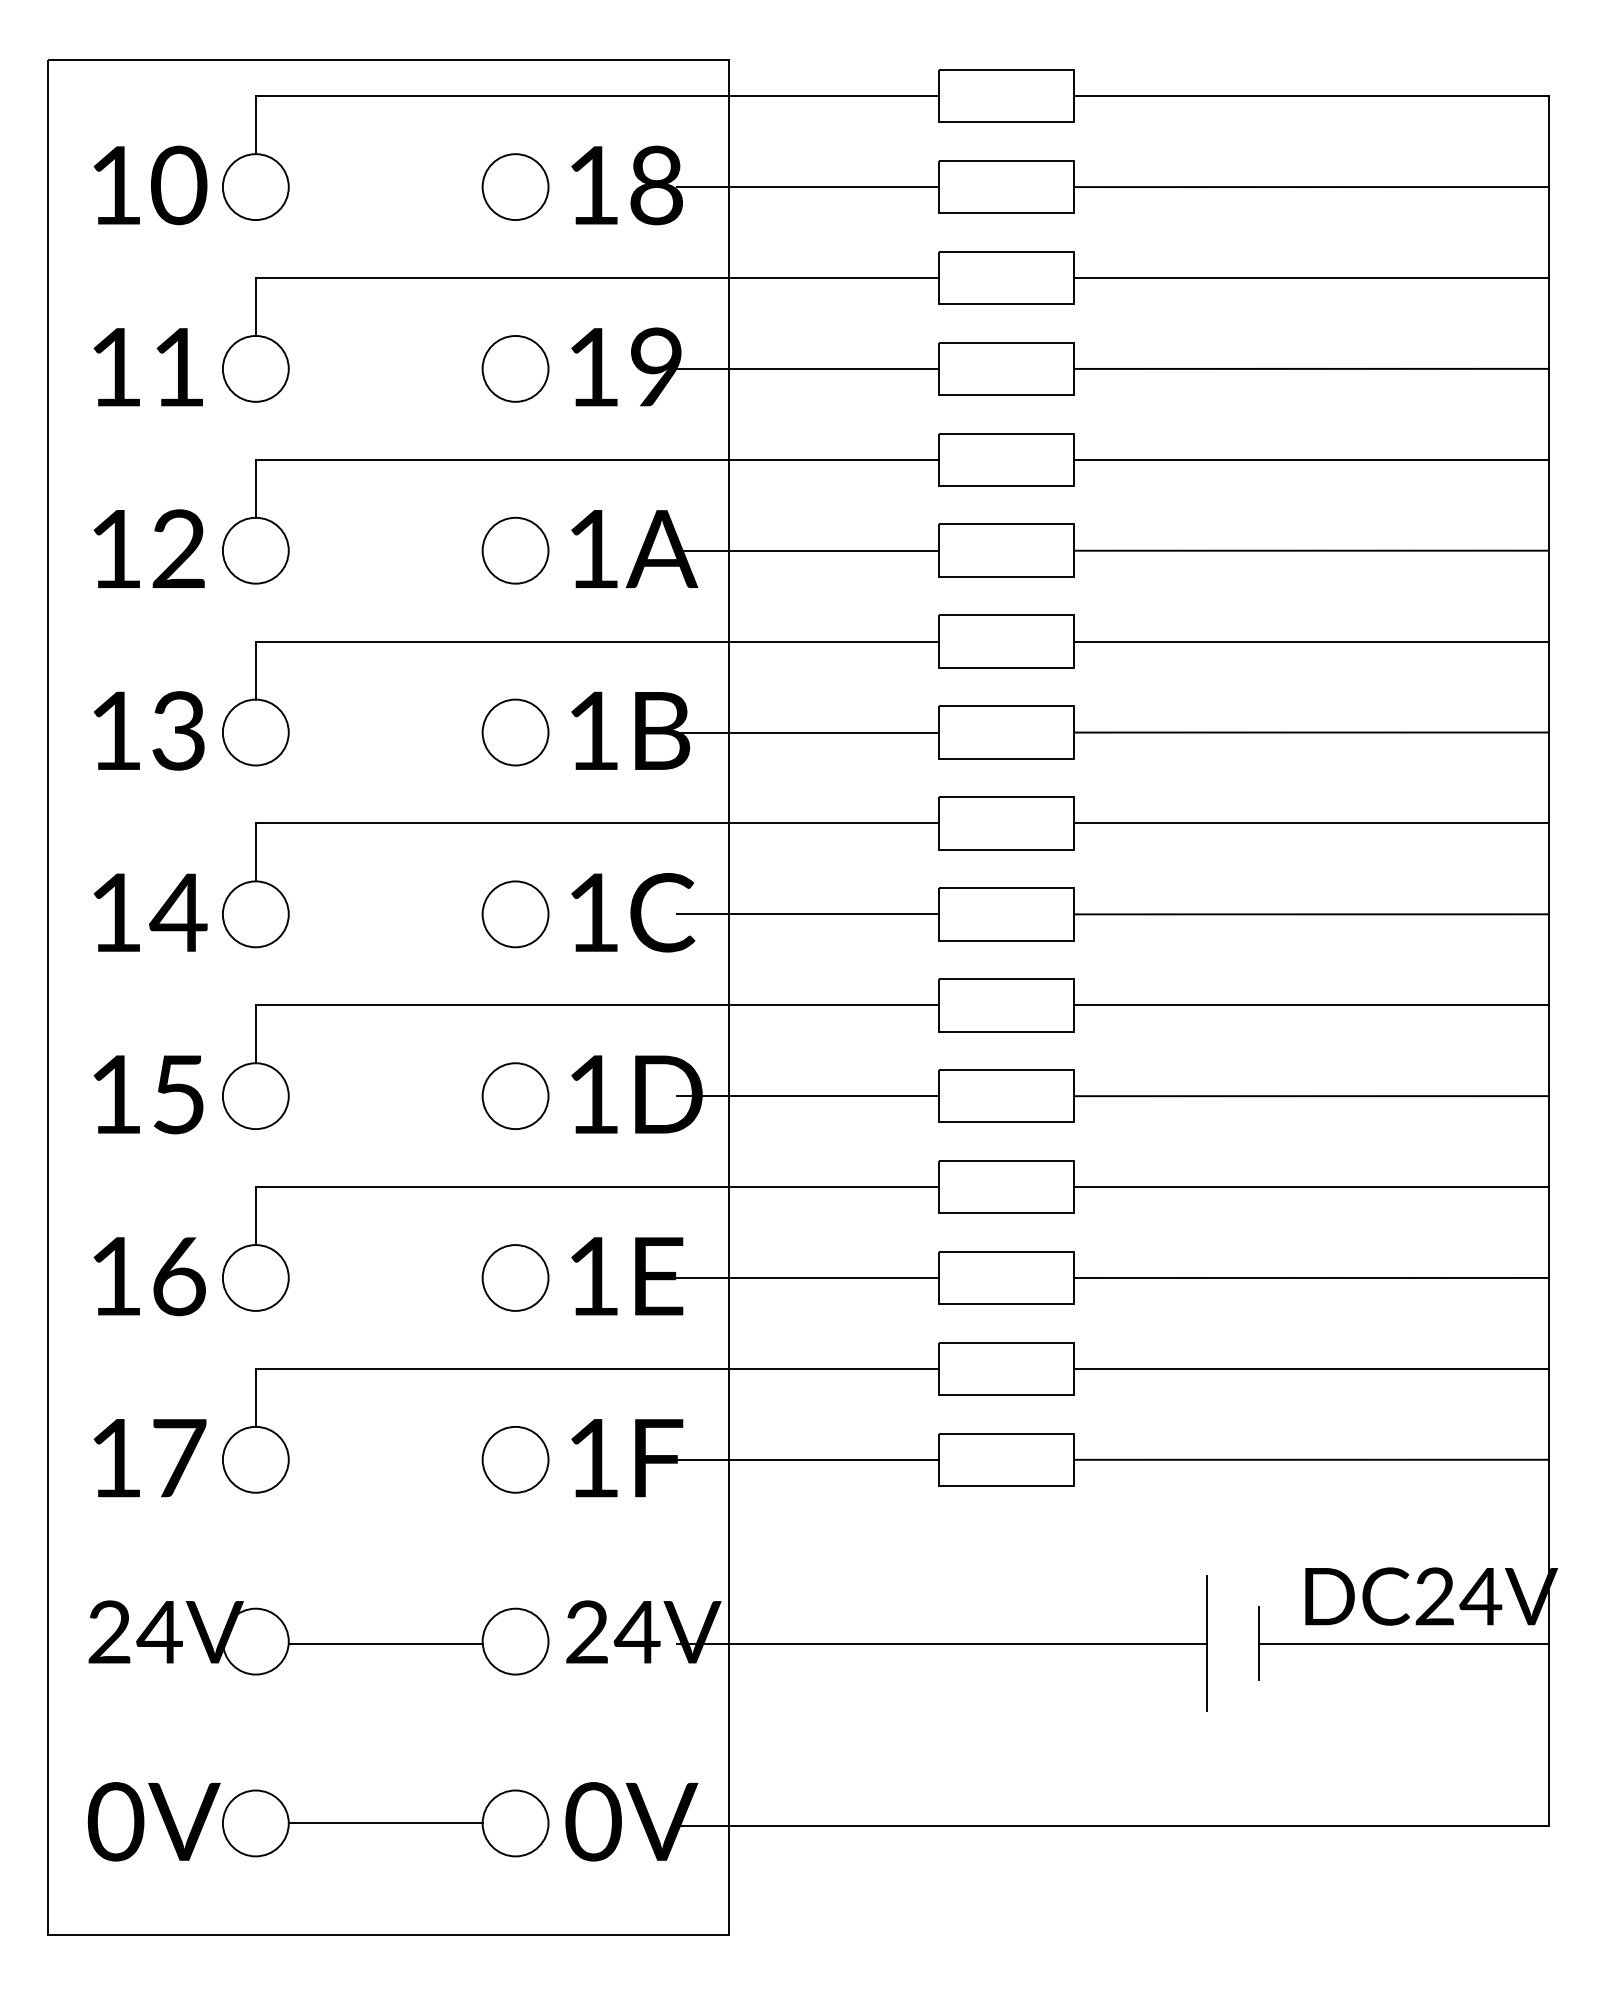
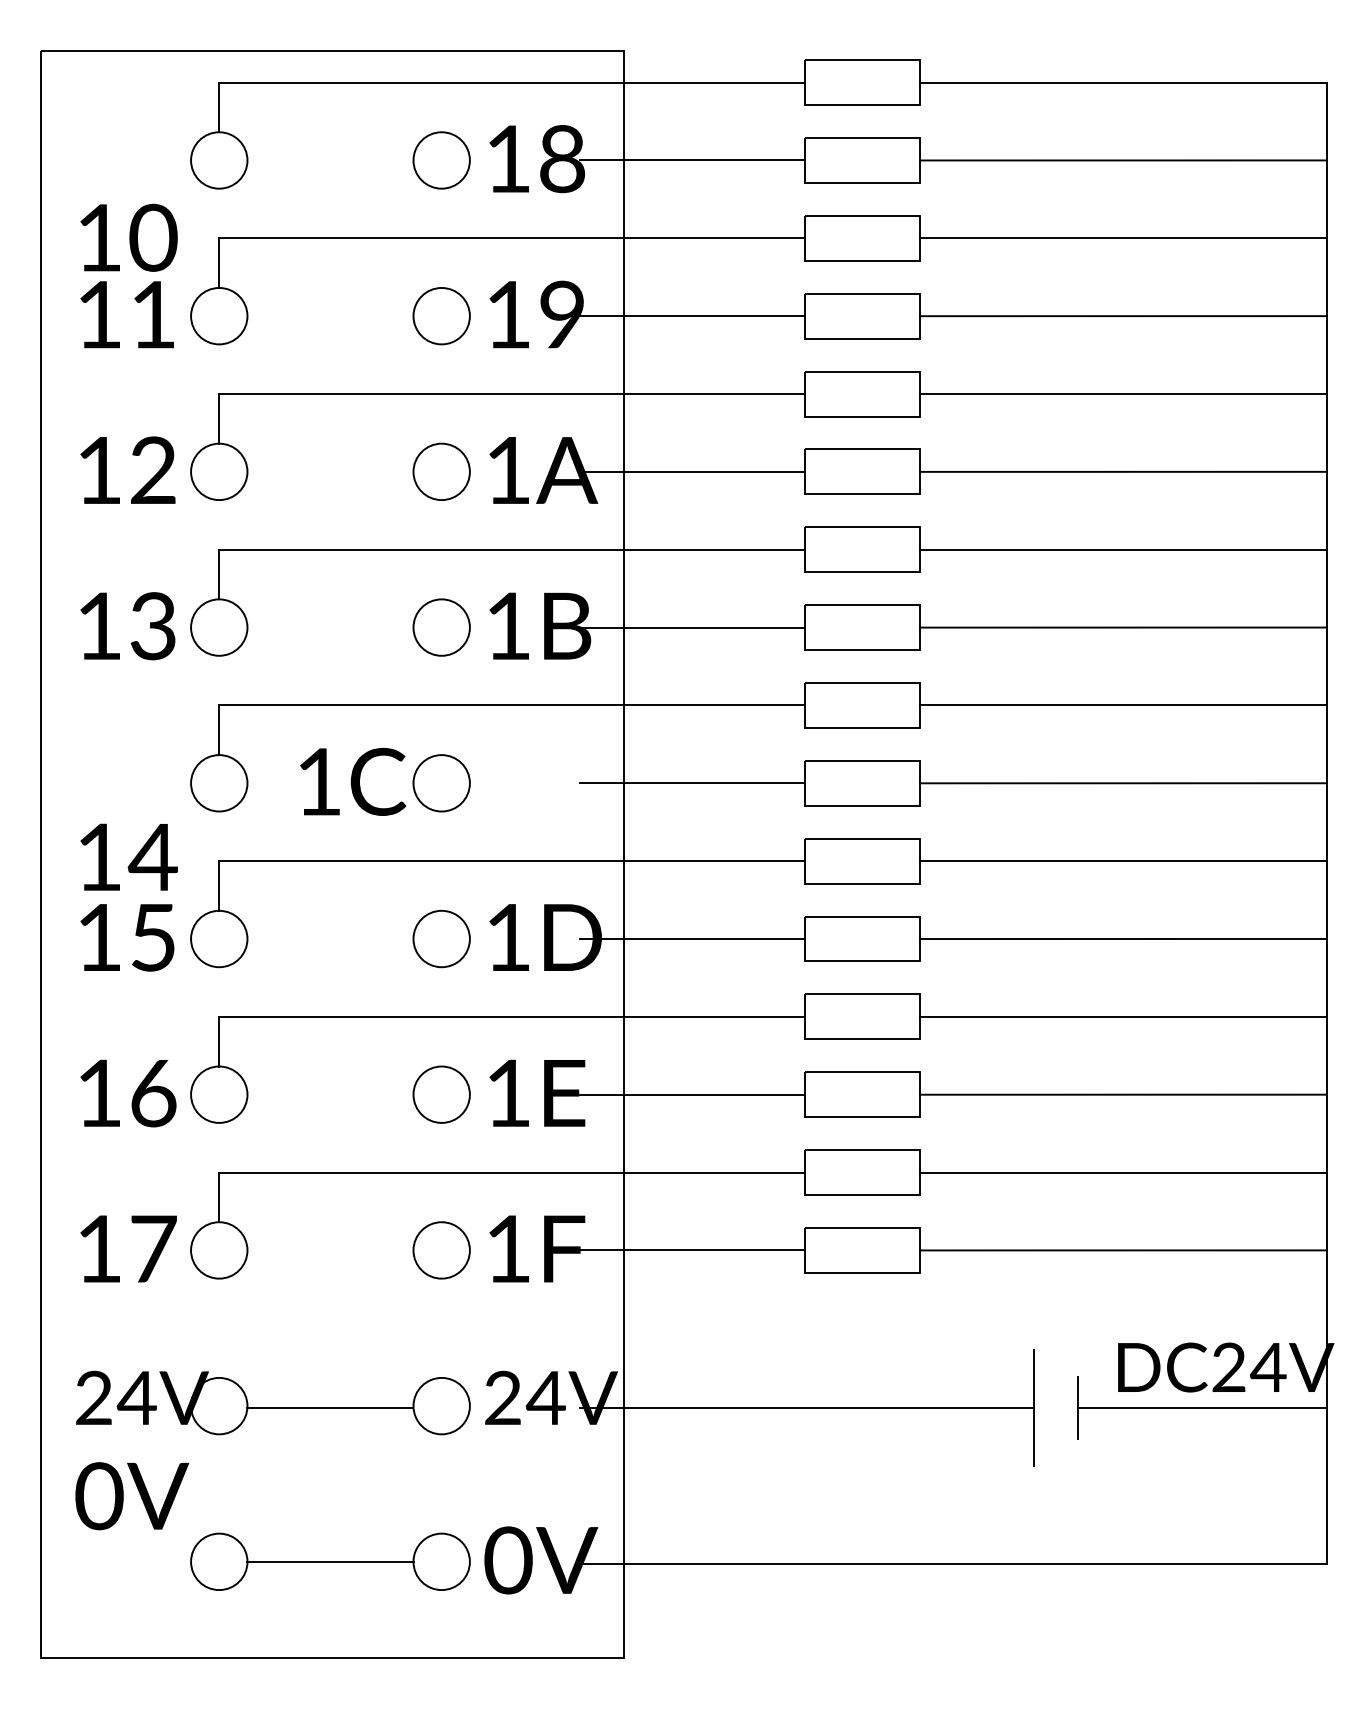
text: (150, 185) -> (129, 237), moved
text: (150, 912) -> (129, 857), moved
text: (633, 912) -> (353, 781), moved
text: (153, 1821) -> (131, 1495), moved

